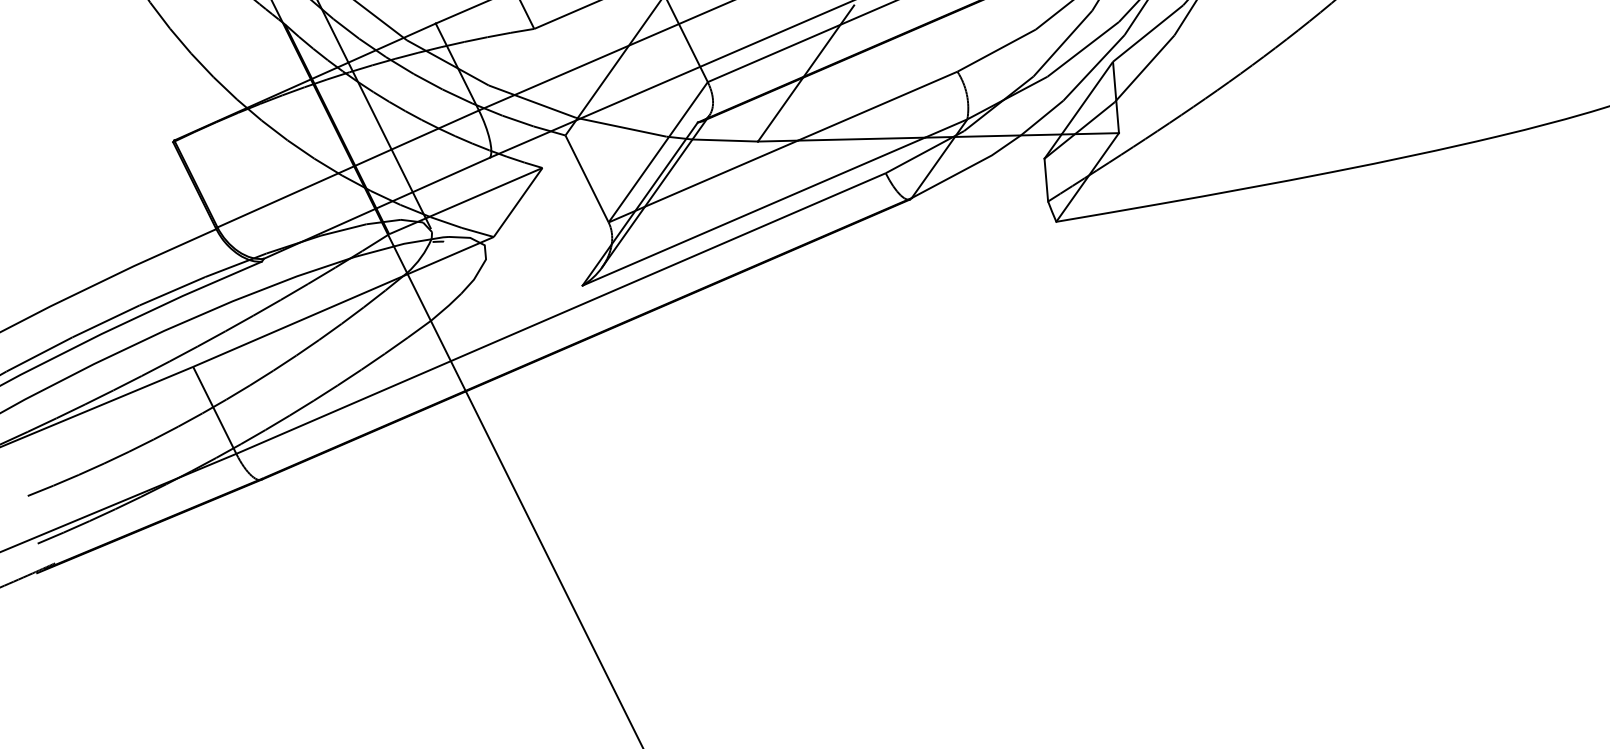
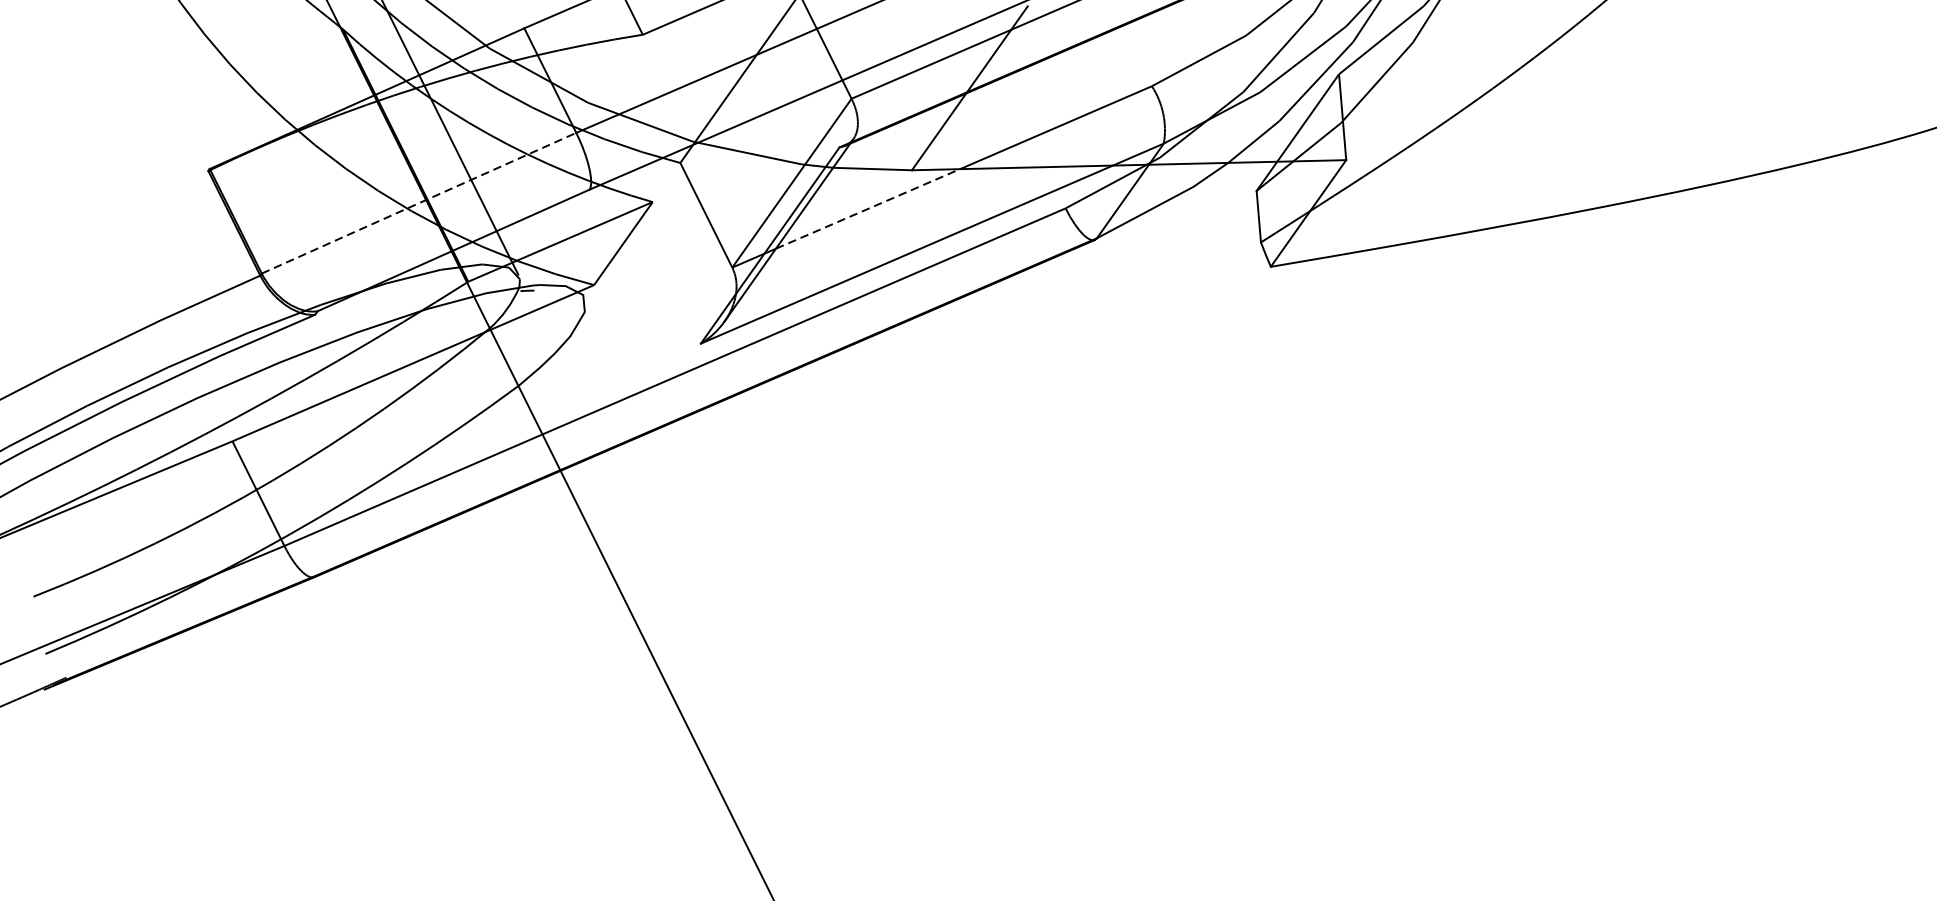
line: (348, 168) -> (419, 202), solid -> dashed
line: (721, 173) -> (868, 208), solid -> dashed

